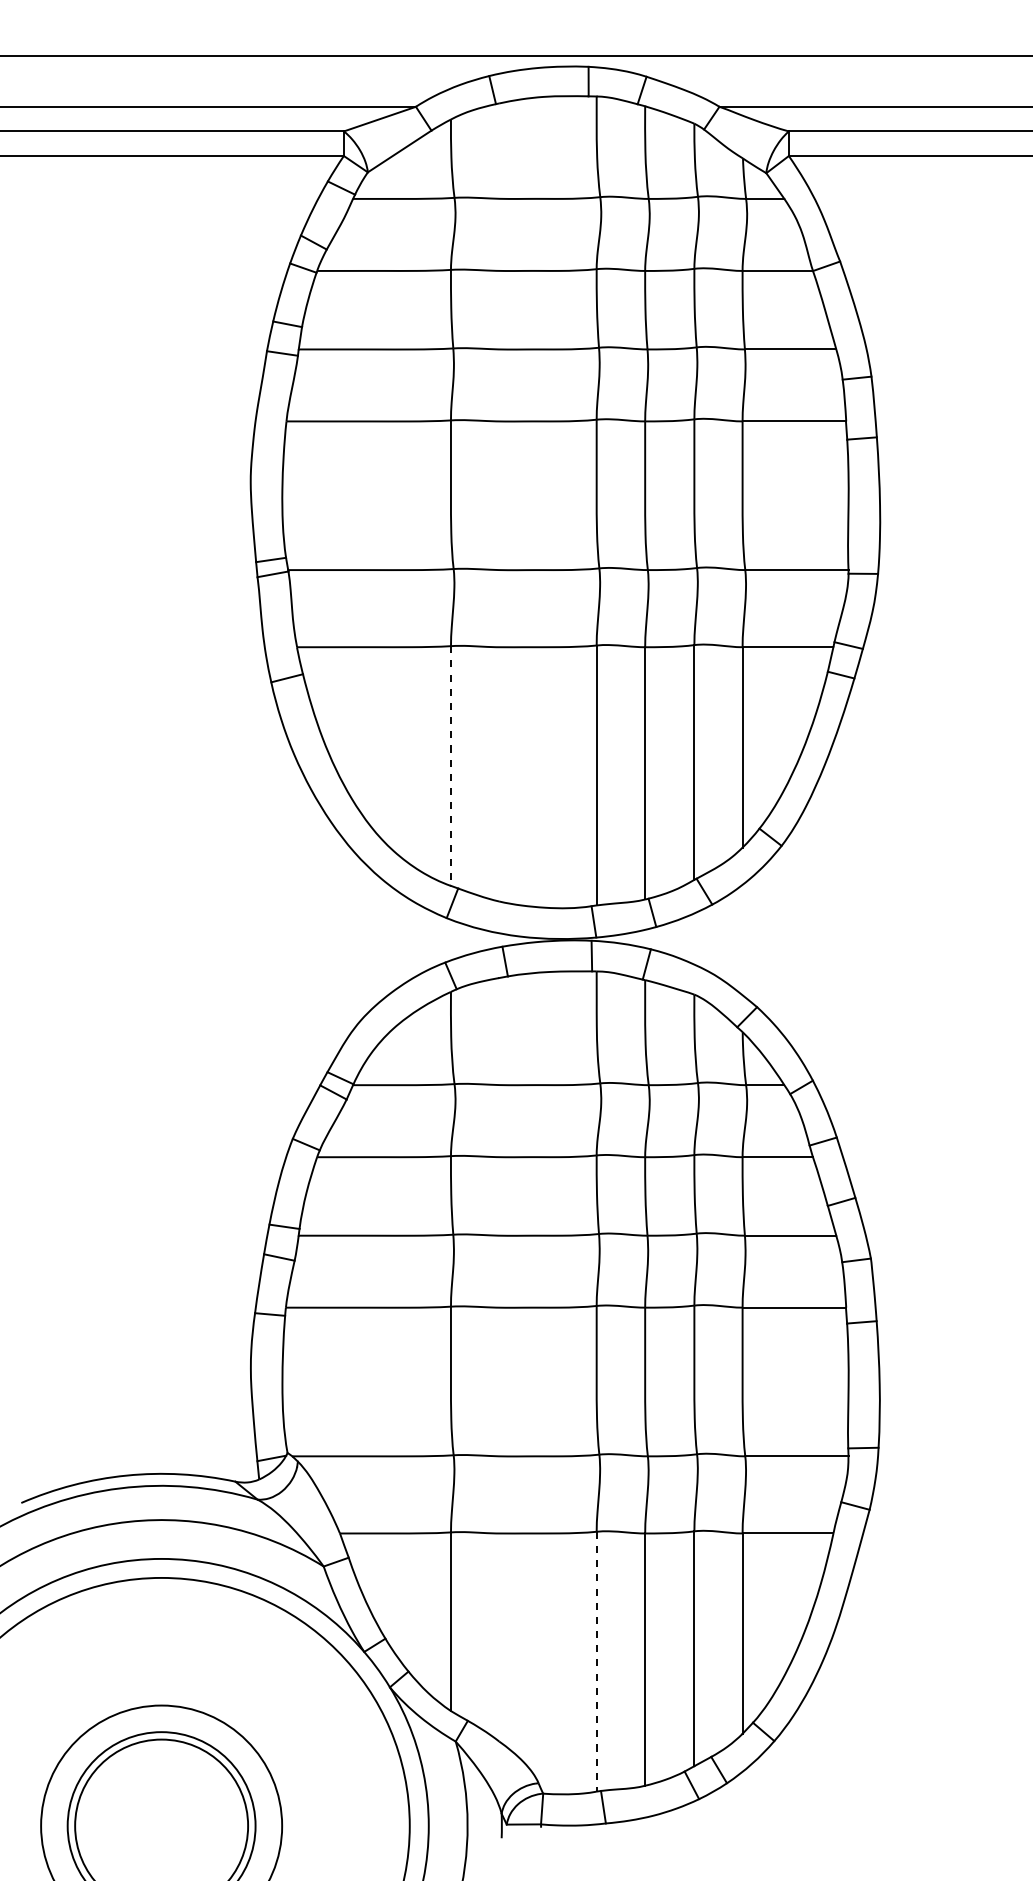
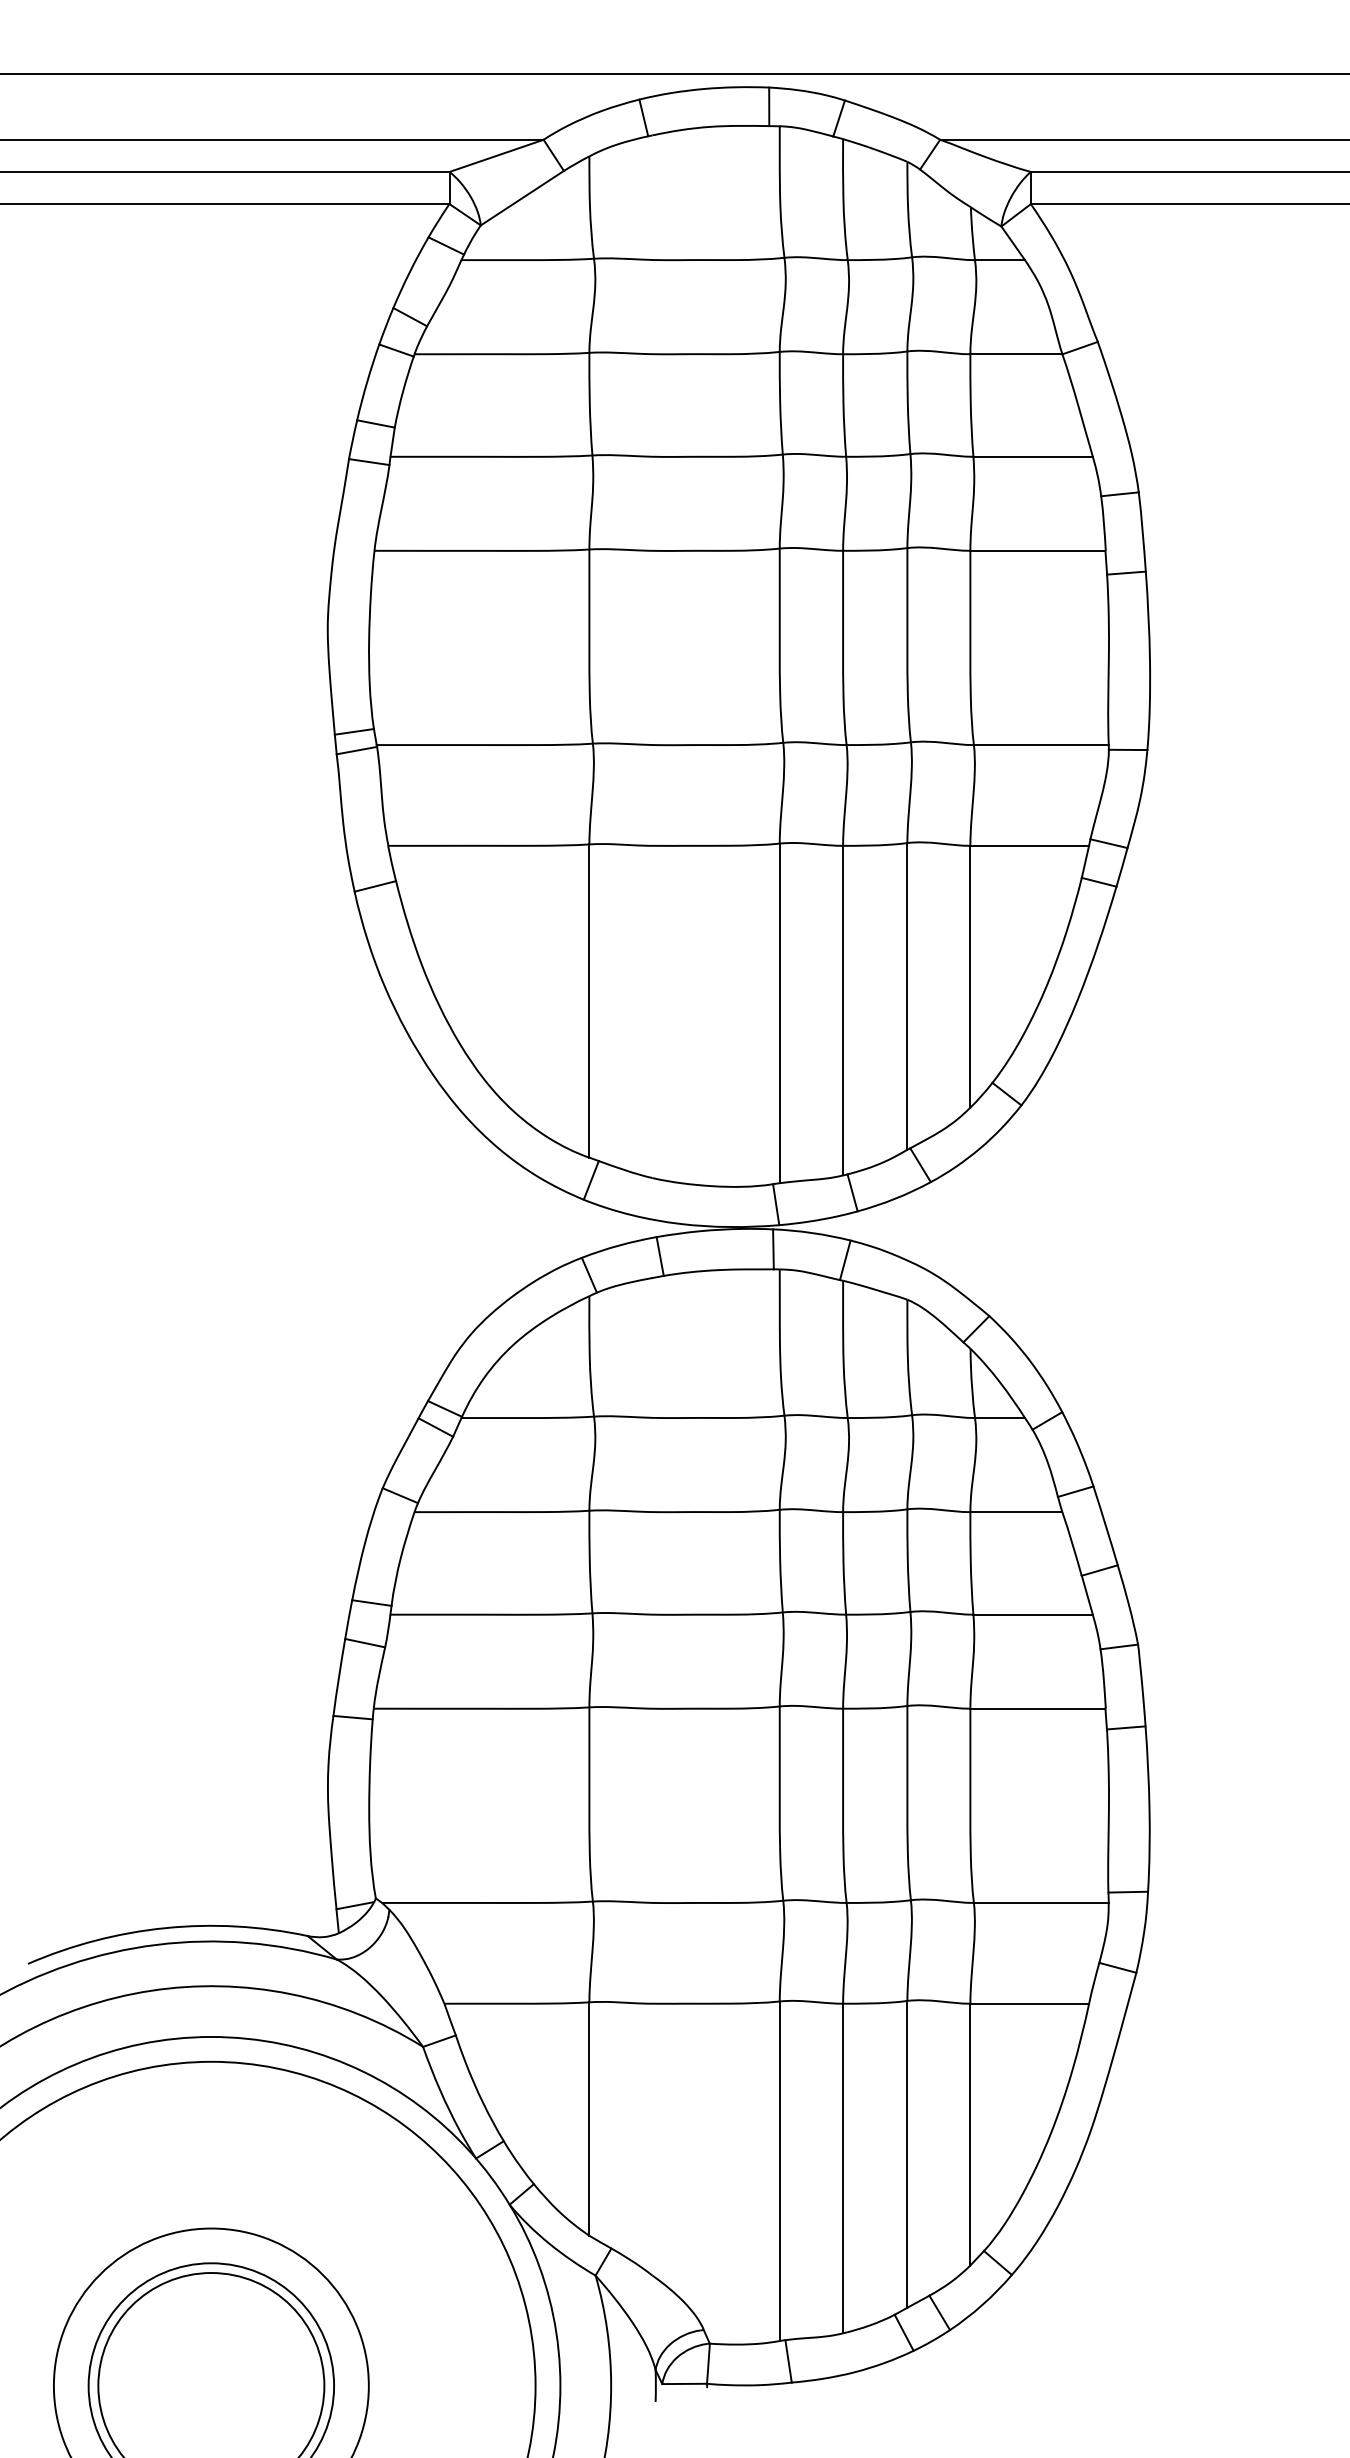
line: (450, 766) -> (588, 1001), dashed -> solid
line: (596, 1661) -> (779, 2170), dashed -> solid

